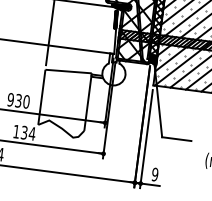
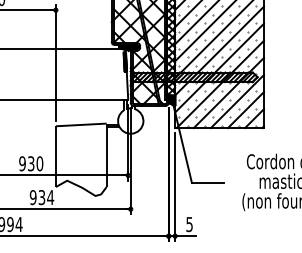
text: (15, 131) -> (32, 197), 134 -> 934
text: (155, 174) -> (189, 224), 9 -> 5

